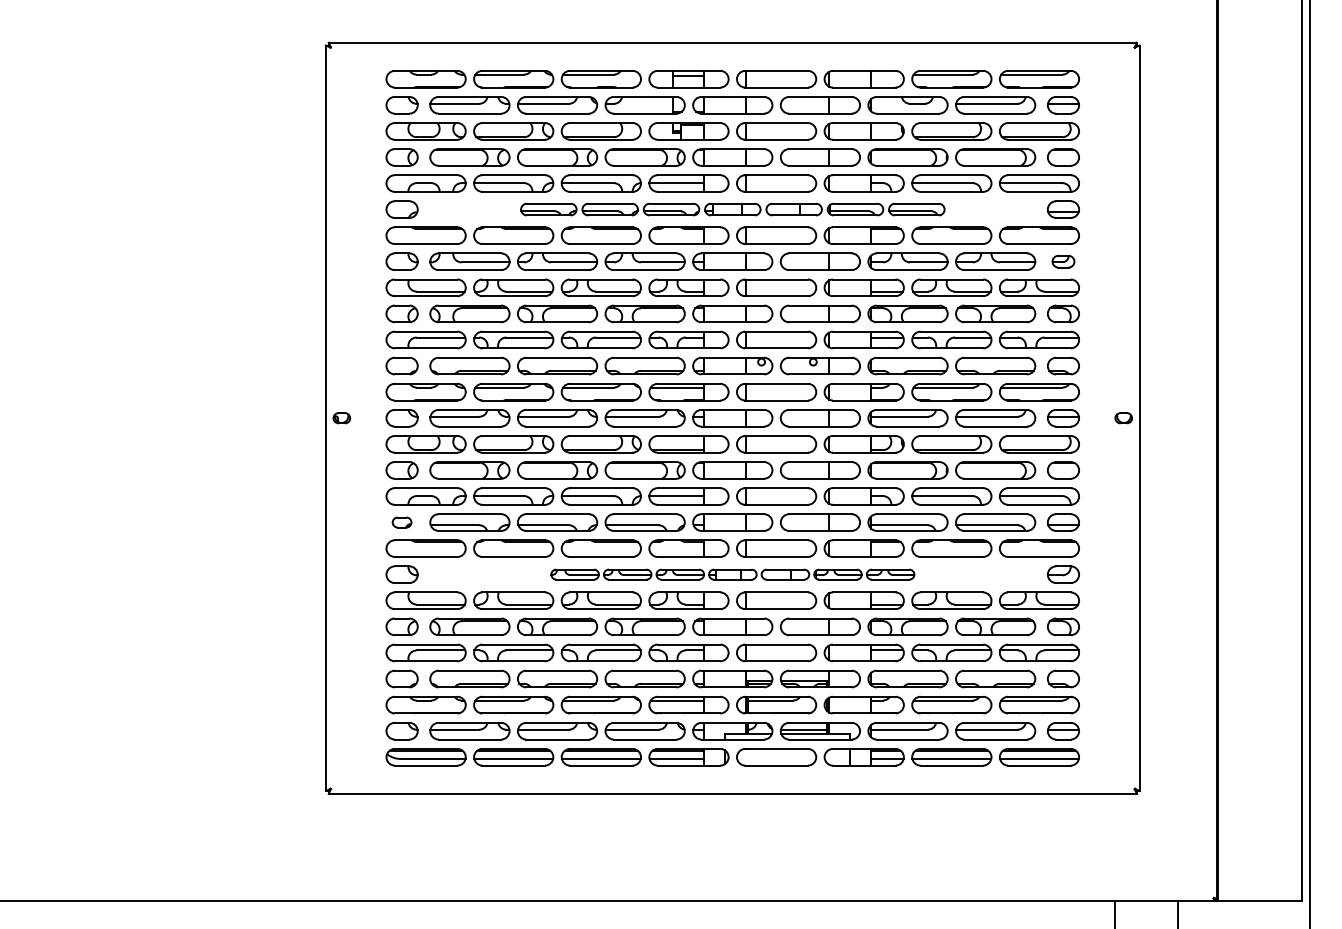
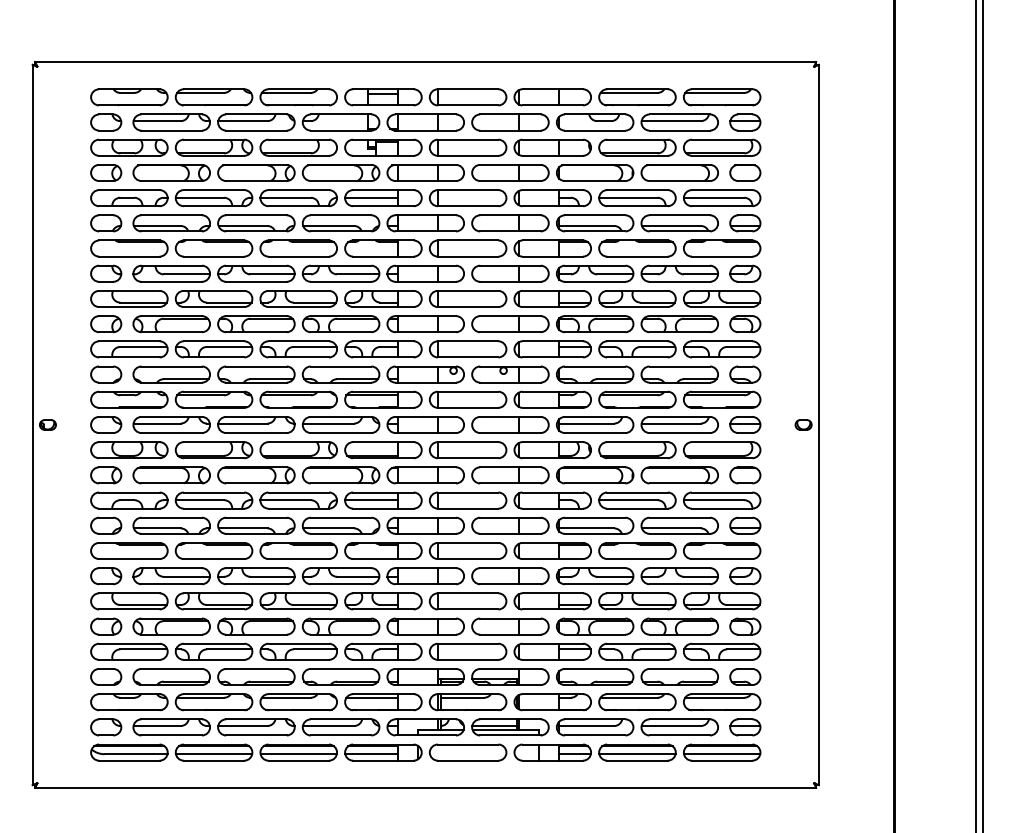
part: (732, 209) -> (425, 223), size x1.43
part: (1063, 261) -> (745, 273), size x1.43
part: (401, 522) -> (105, 525), size x1.67
part: (732, 574) -> (425, 575), size x1.67

